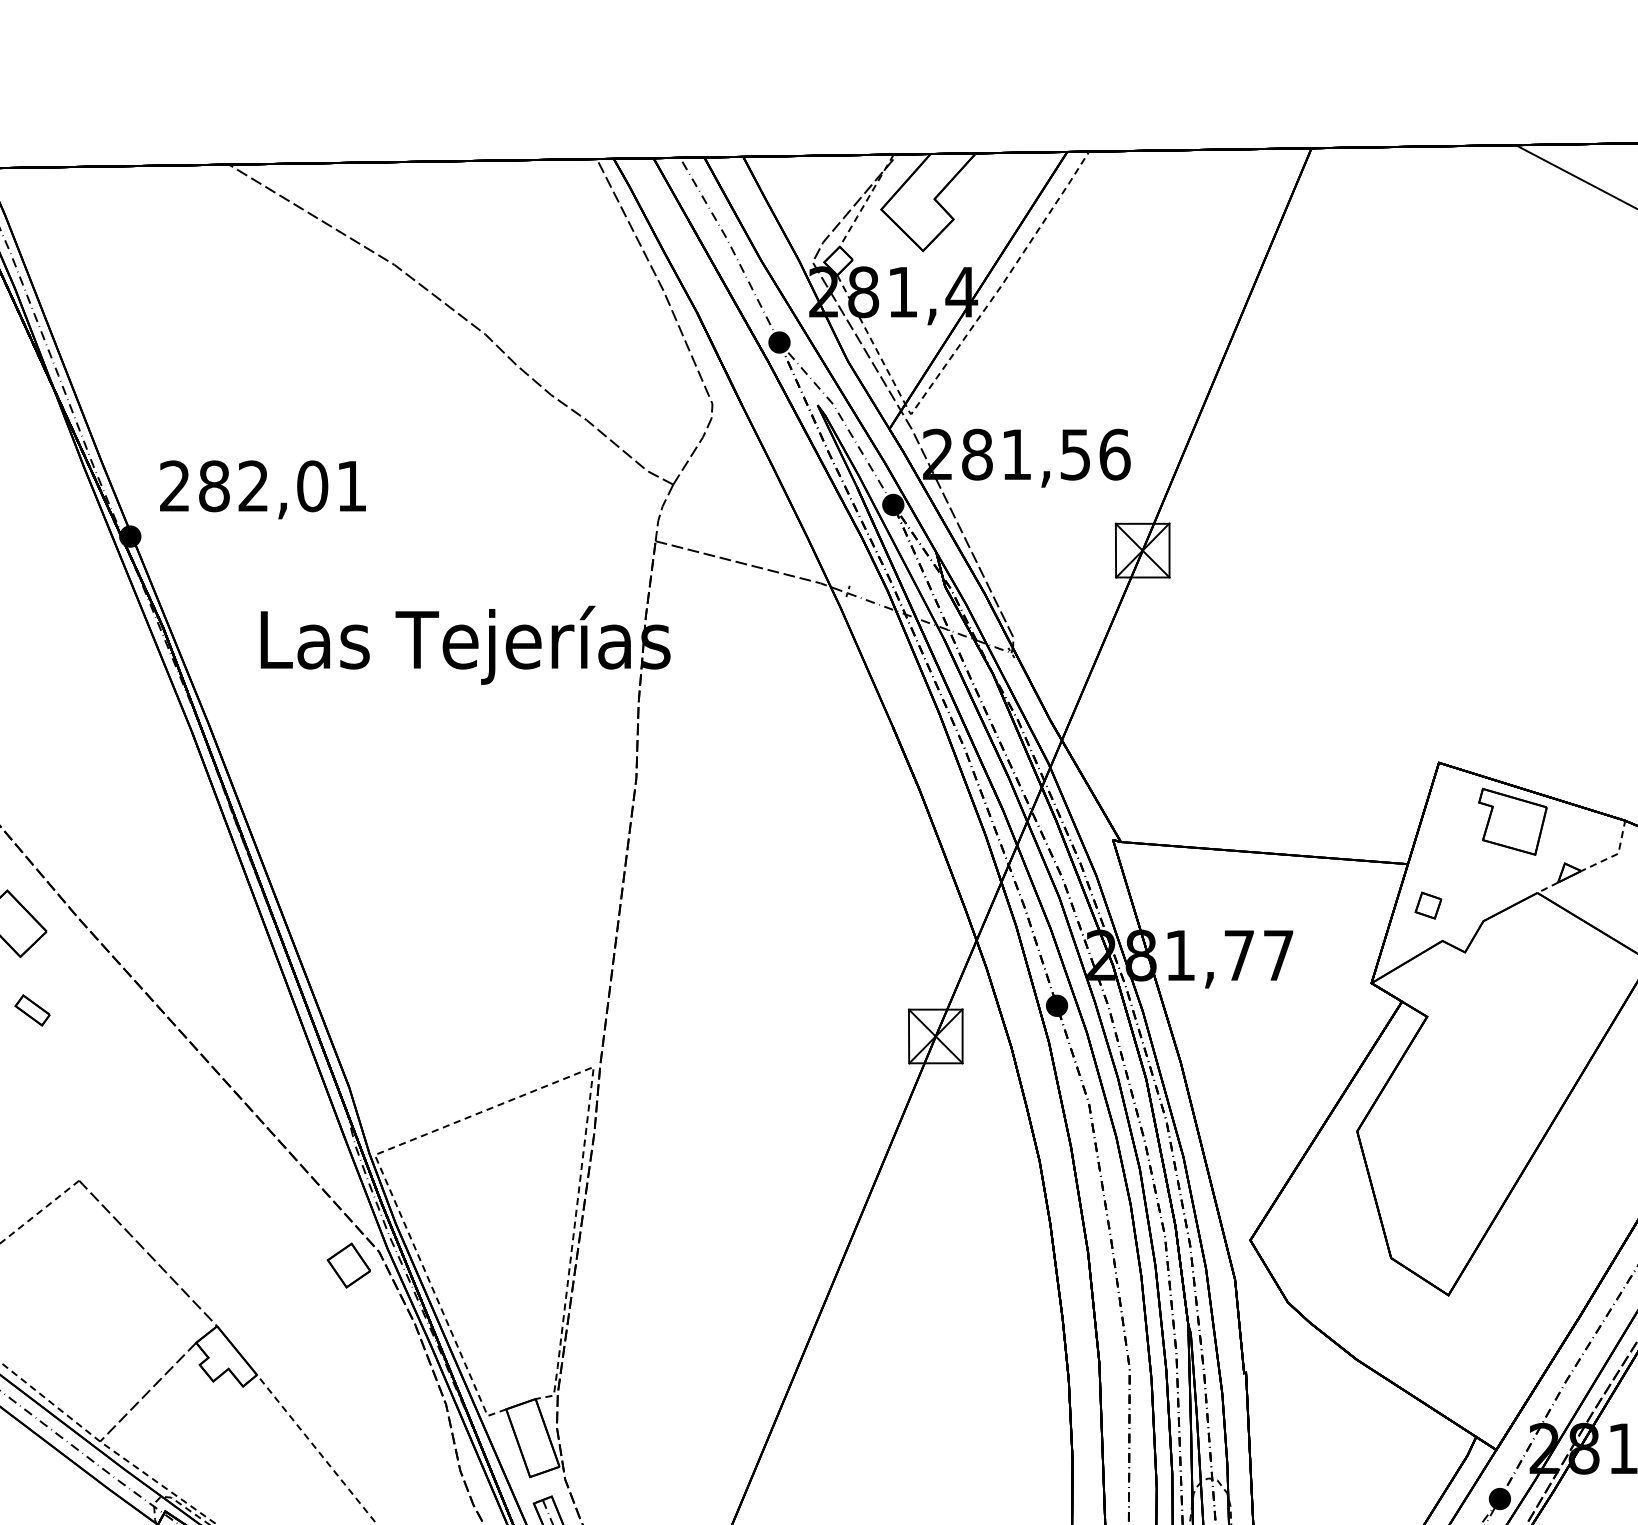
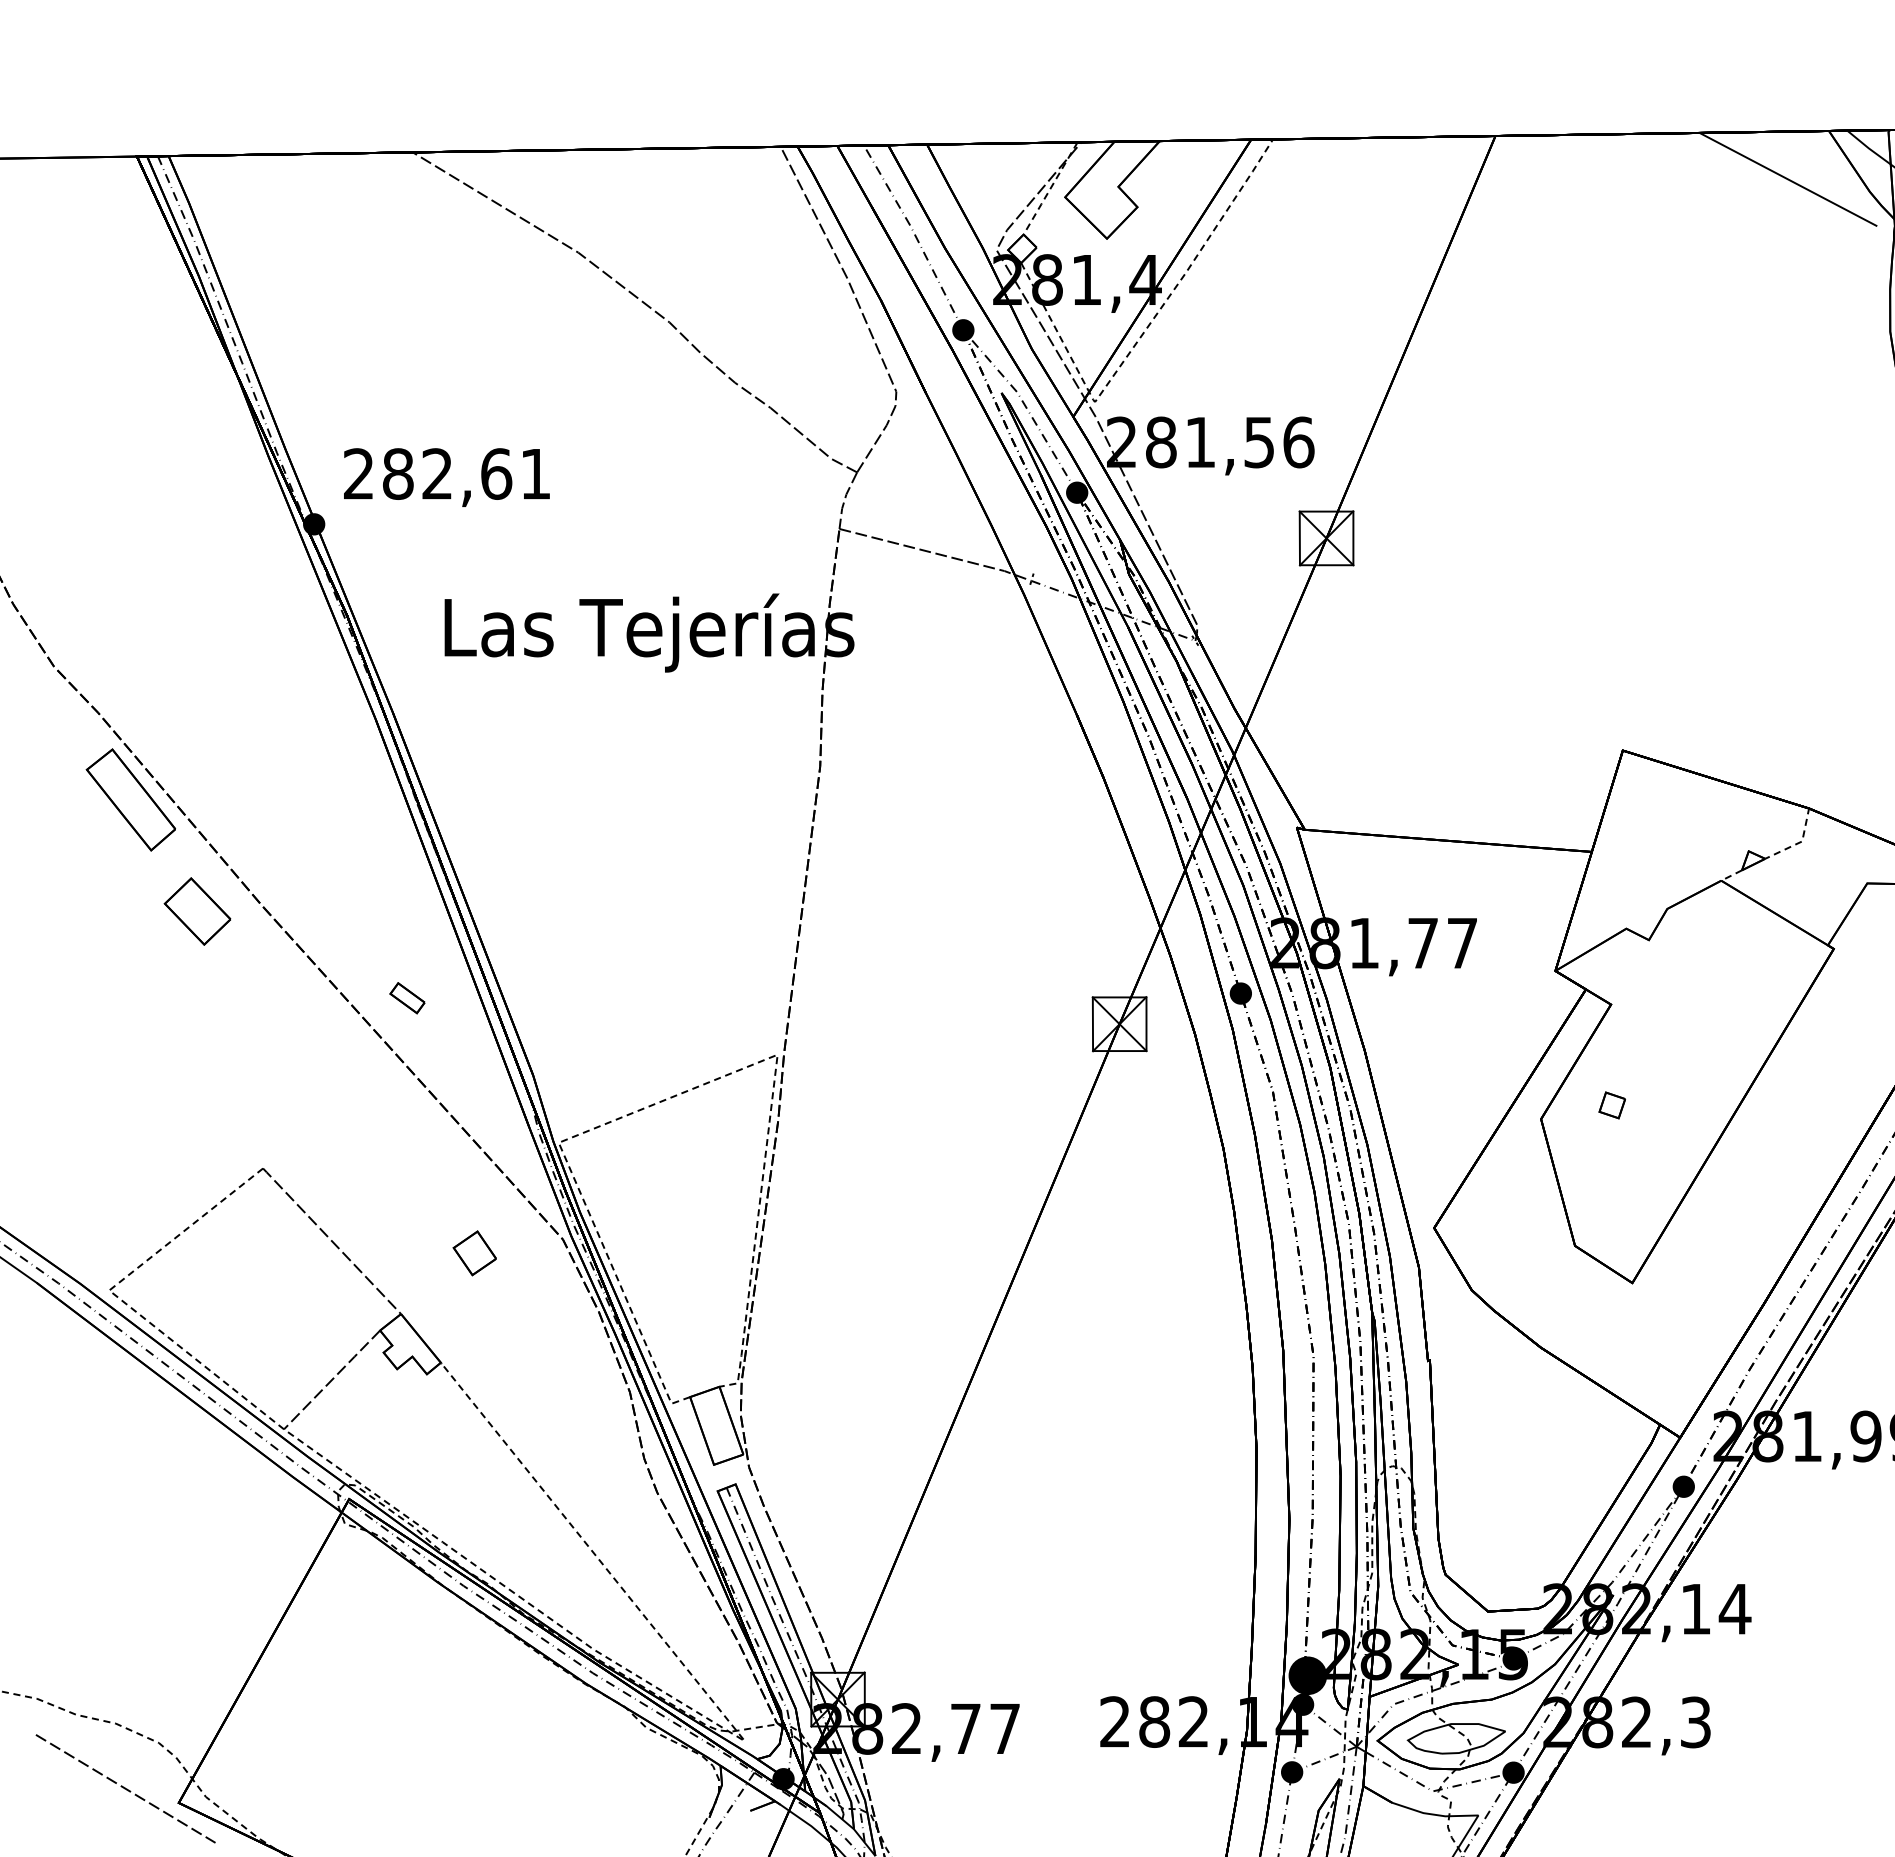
text: (312, 485) -> (496, 473), 282,01 -> 282,61
part: (1512, 821) -> (1696, 809), removed
part: (1427, 905) -> (1611, 1105), moved
part: (32, 1010) -> (407, 998), moved
part: (348, 1265) -> (474, 1253), moved

